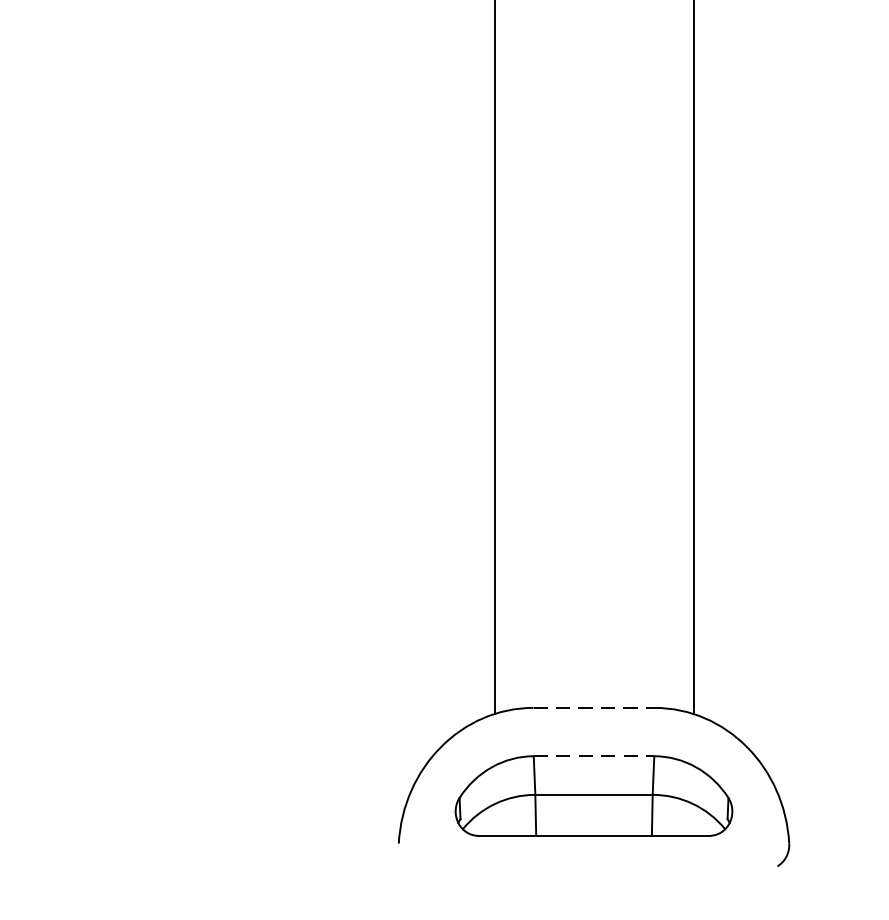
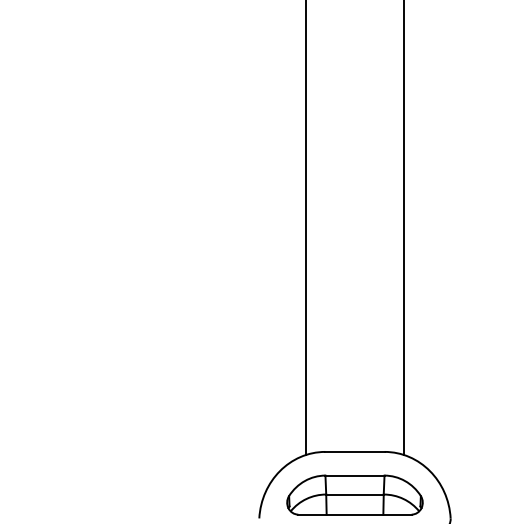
line: (595, 707) -> (355, 451), dashed -> solid
line: (593, 756) -> (354, 475), dashed -> solid

